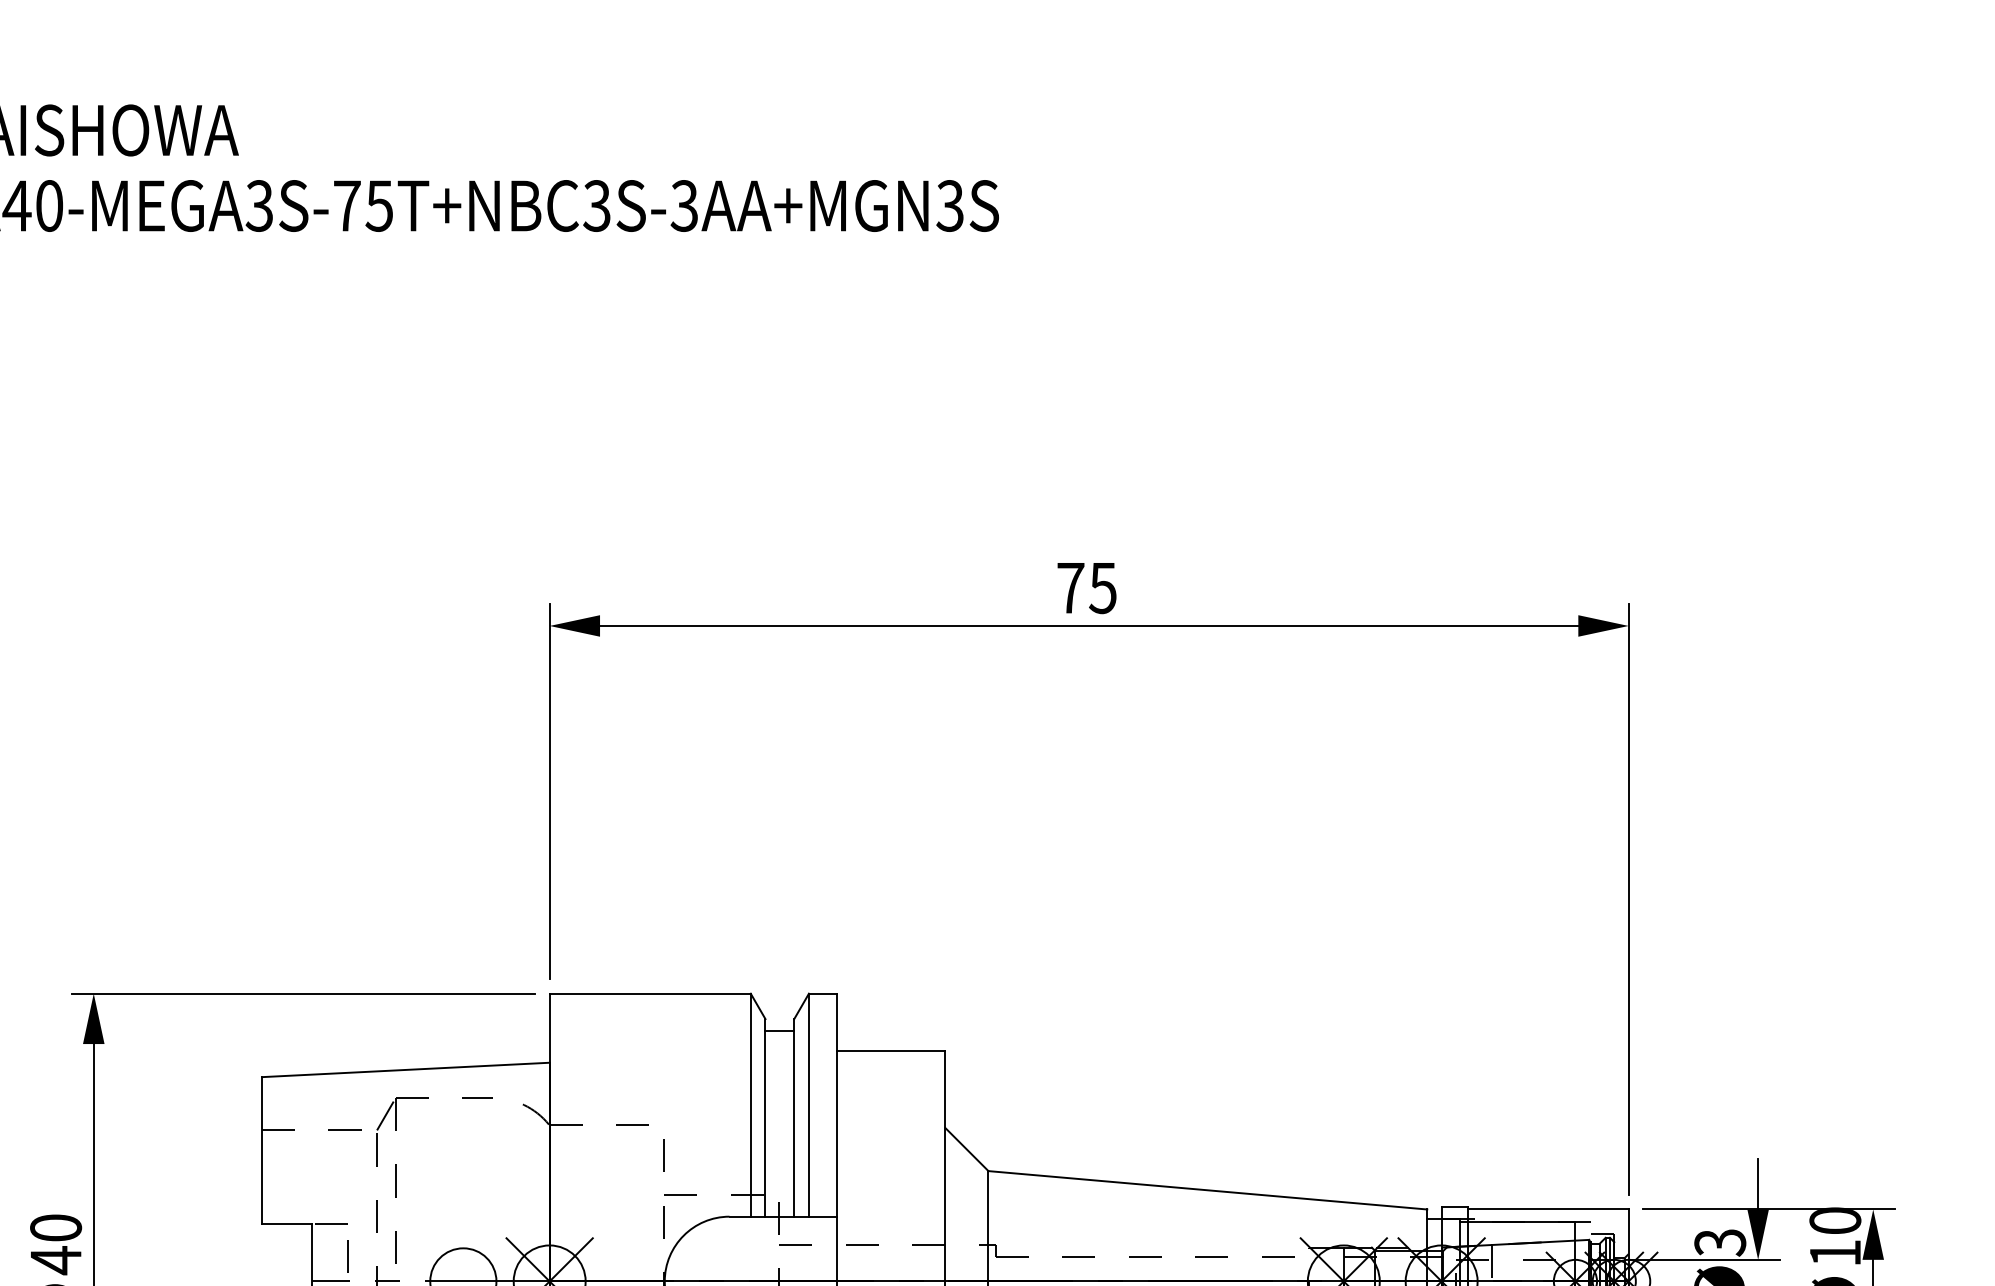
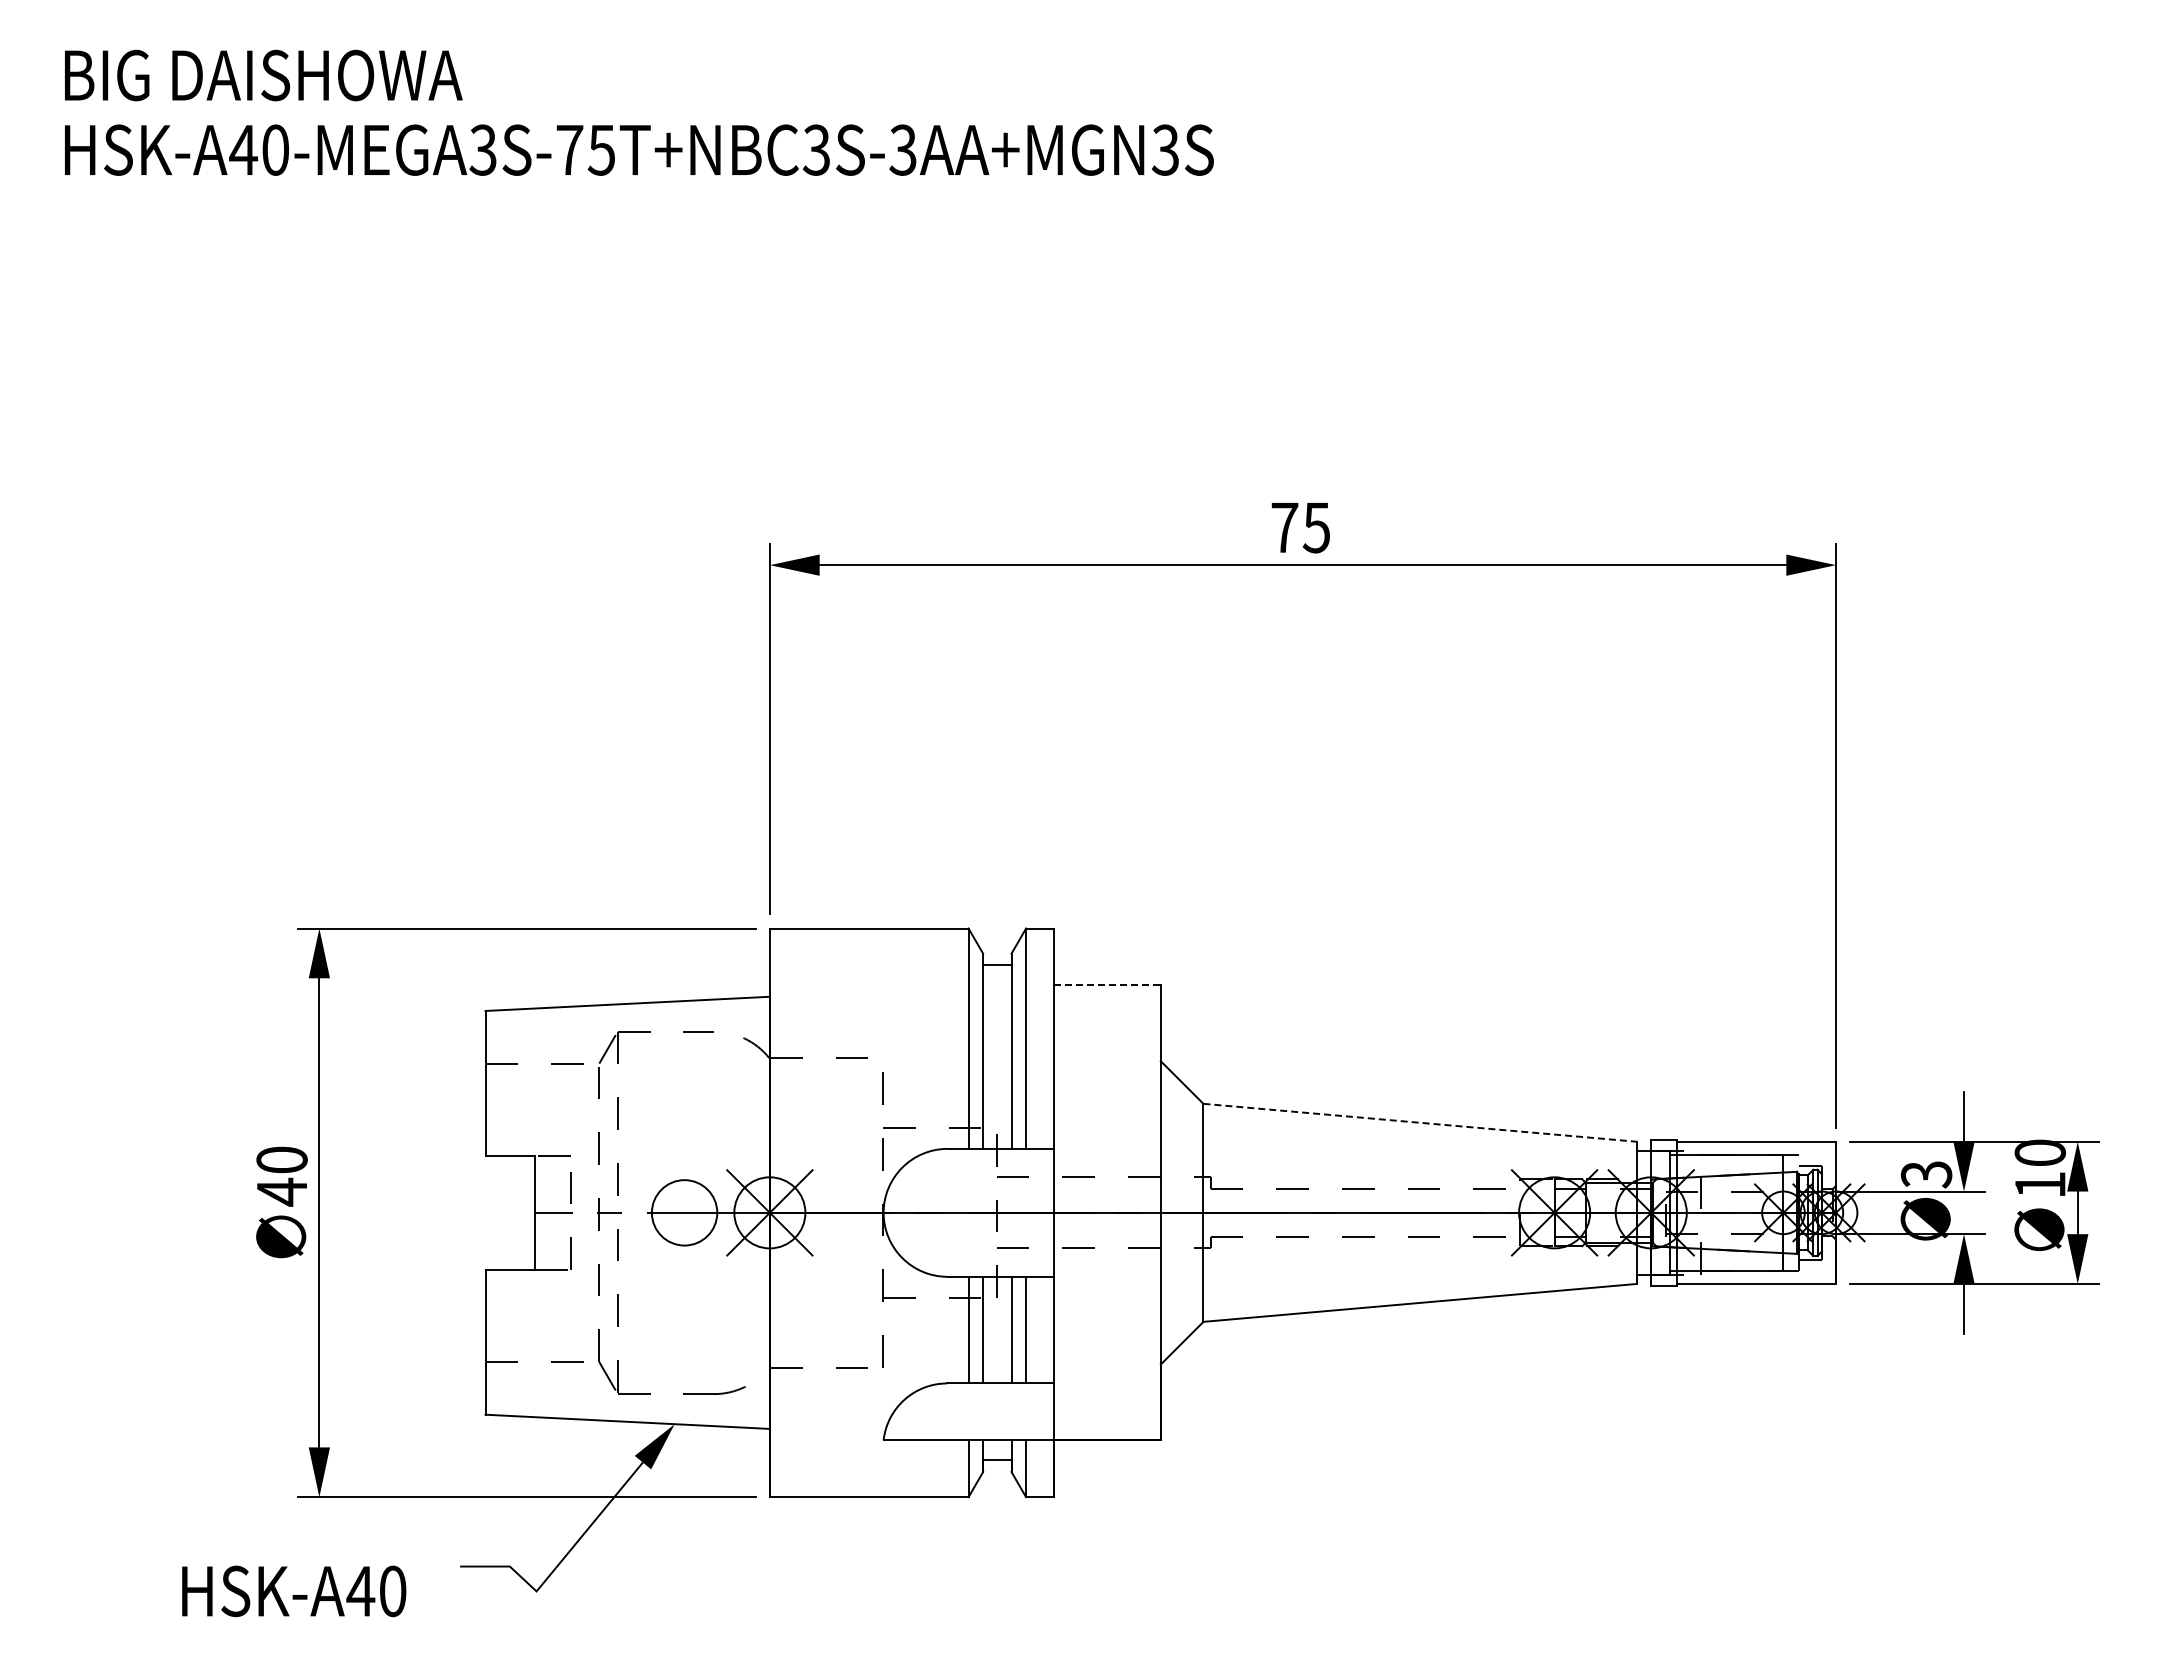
line: (892, 1051) -> (1108, 985), solid -> dashed
line: (1208, 1189) -> (1420, 1122), solid -> dashed

